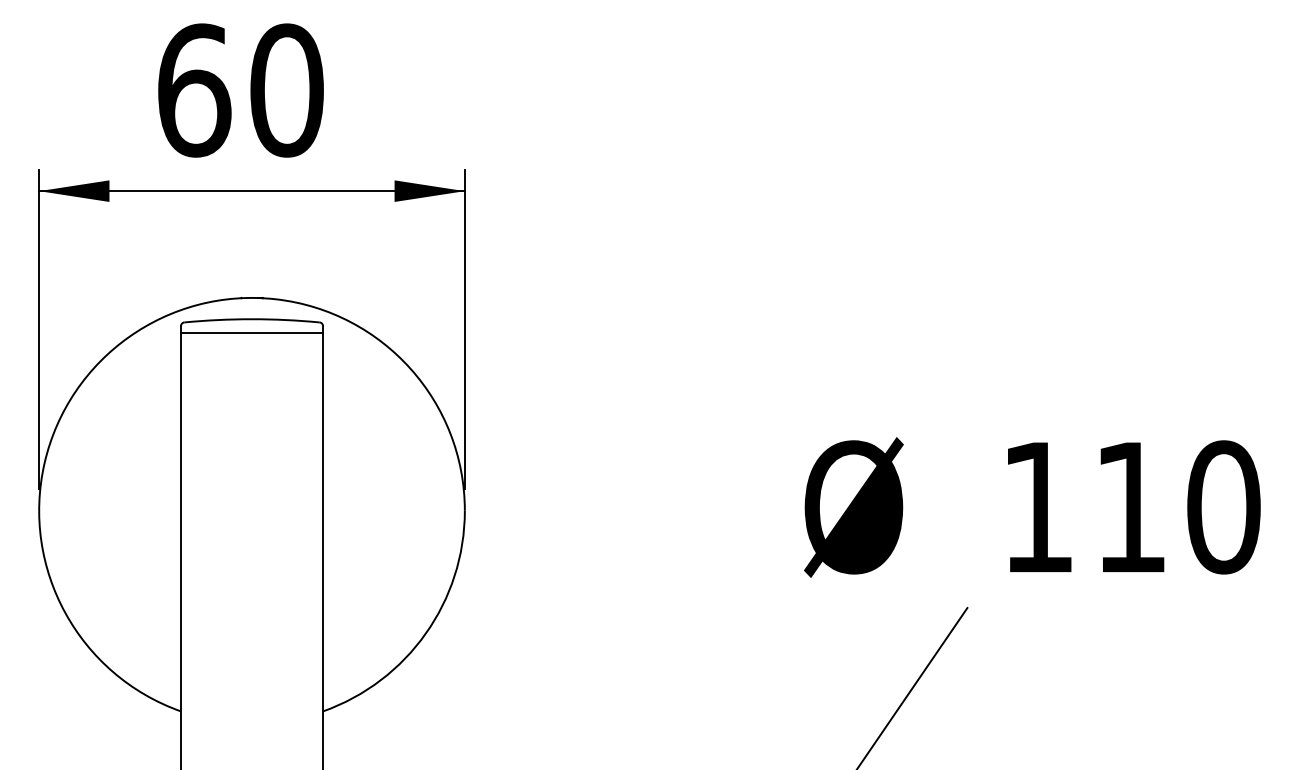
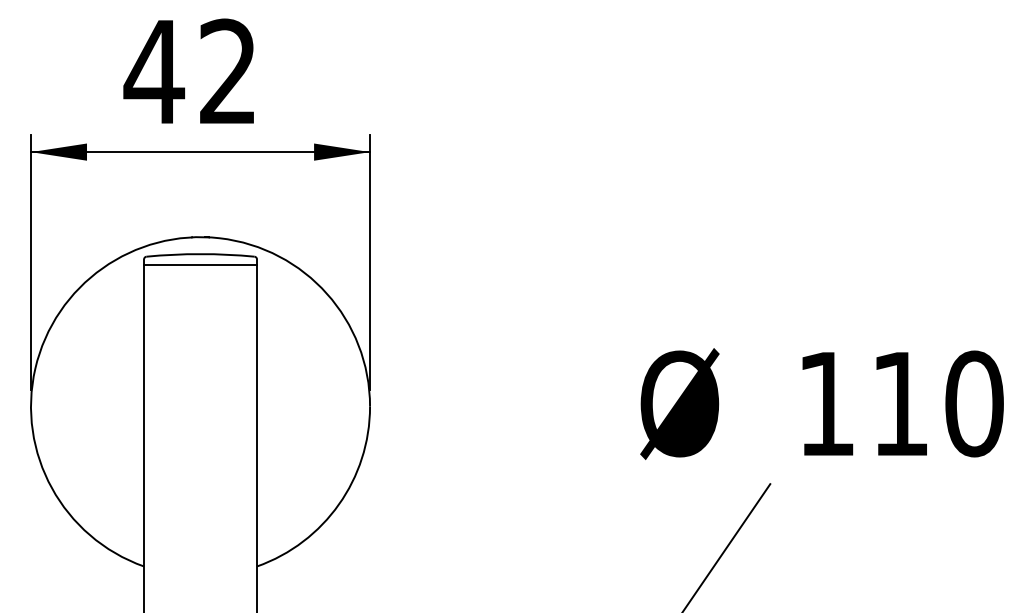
text: (239, 89) -> (190, 71), 60 -> 42

